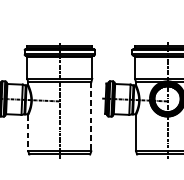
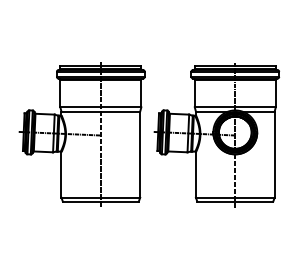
line: (91, 117) -> (140, 155), dashed -> solid
line: (28, 133) -> (61, 175), dashed -> solid

